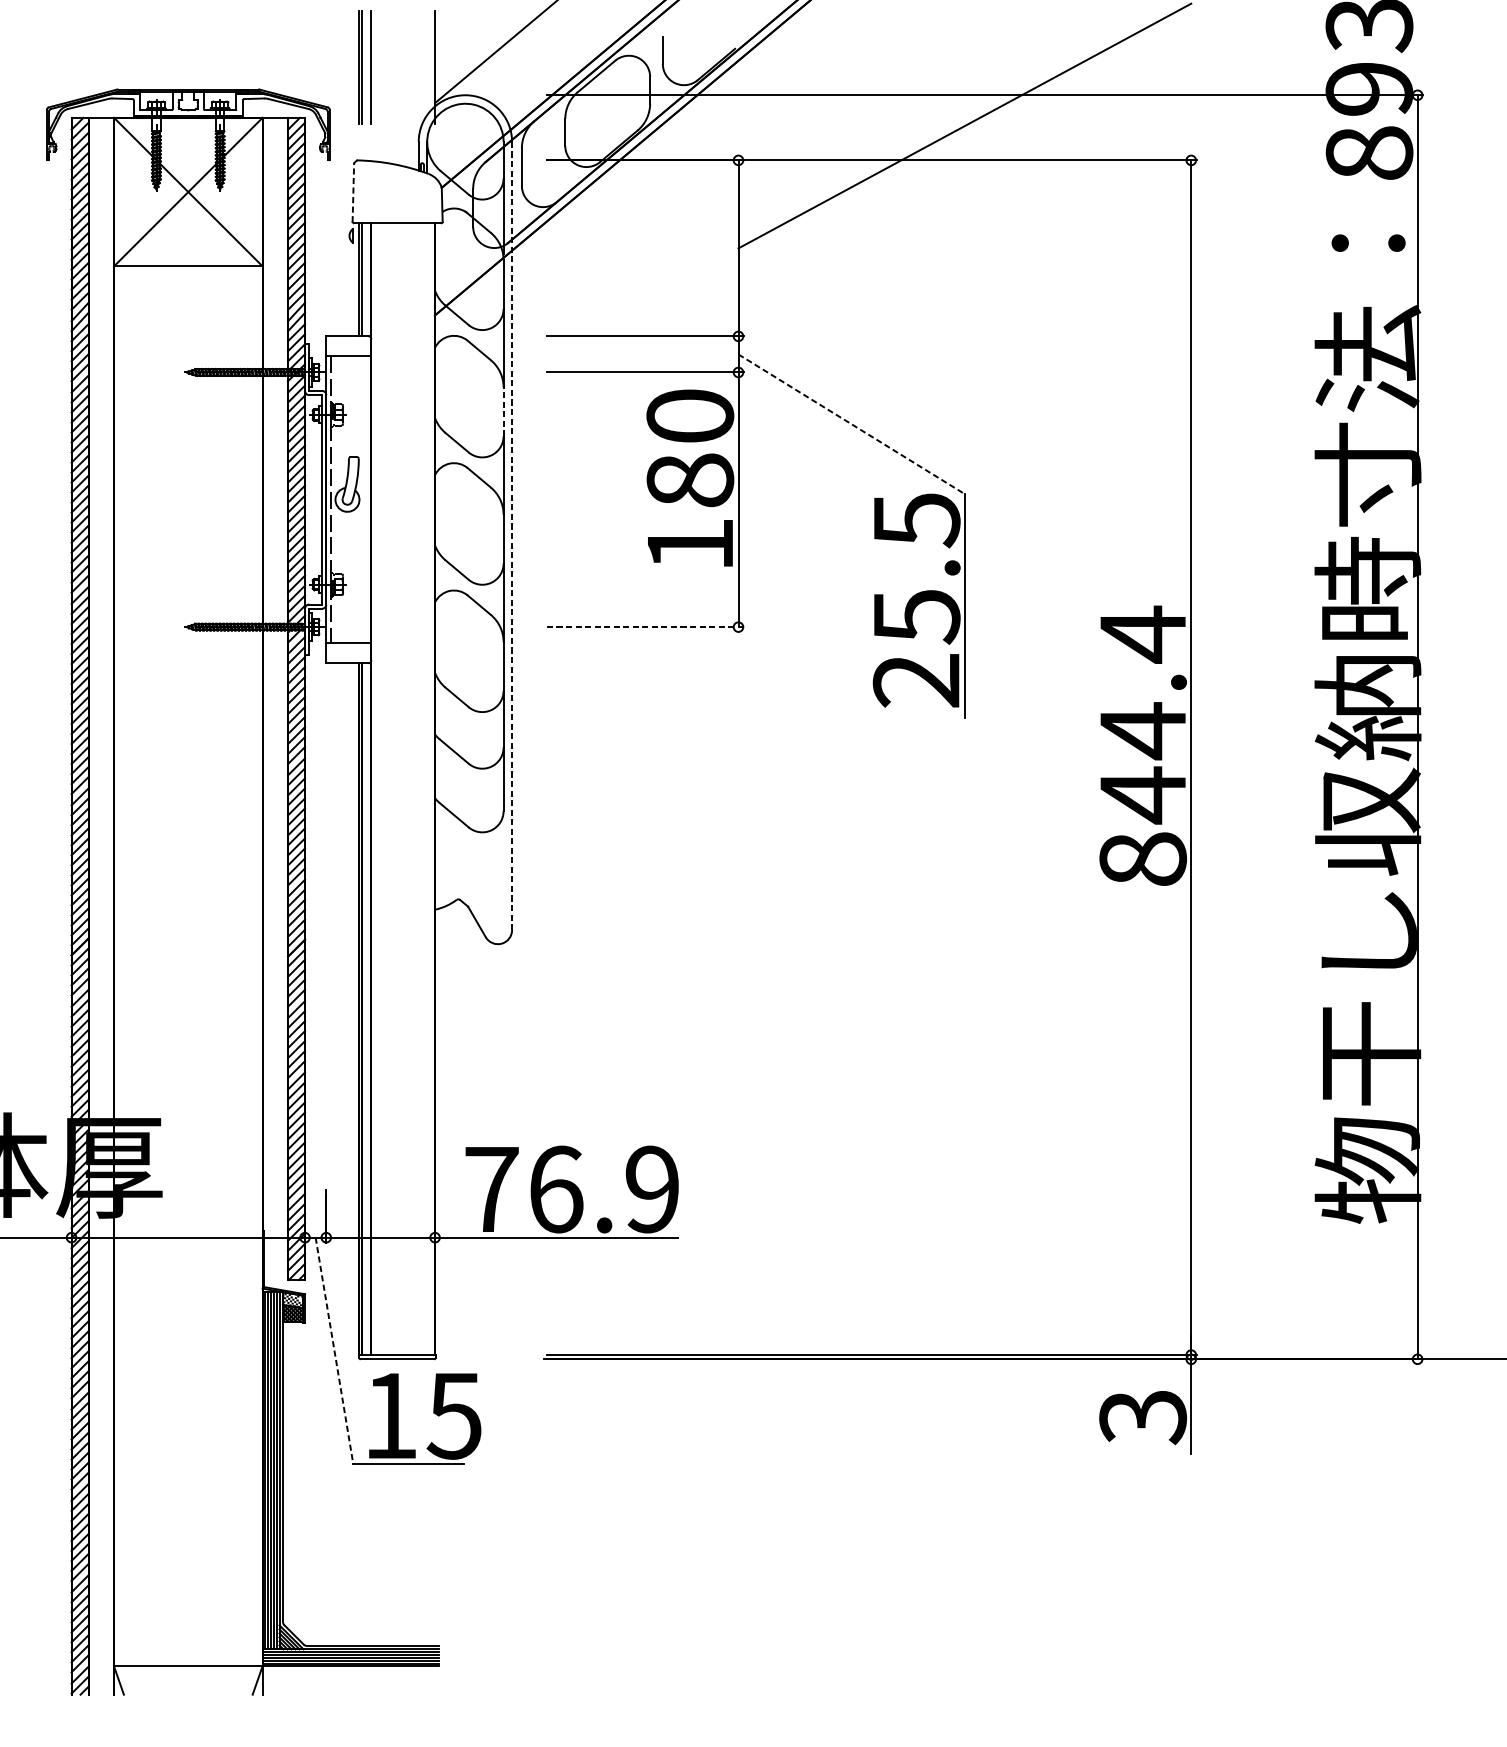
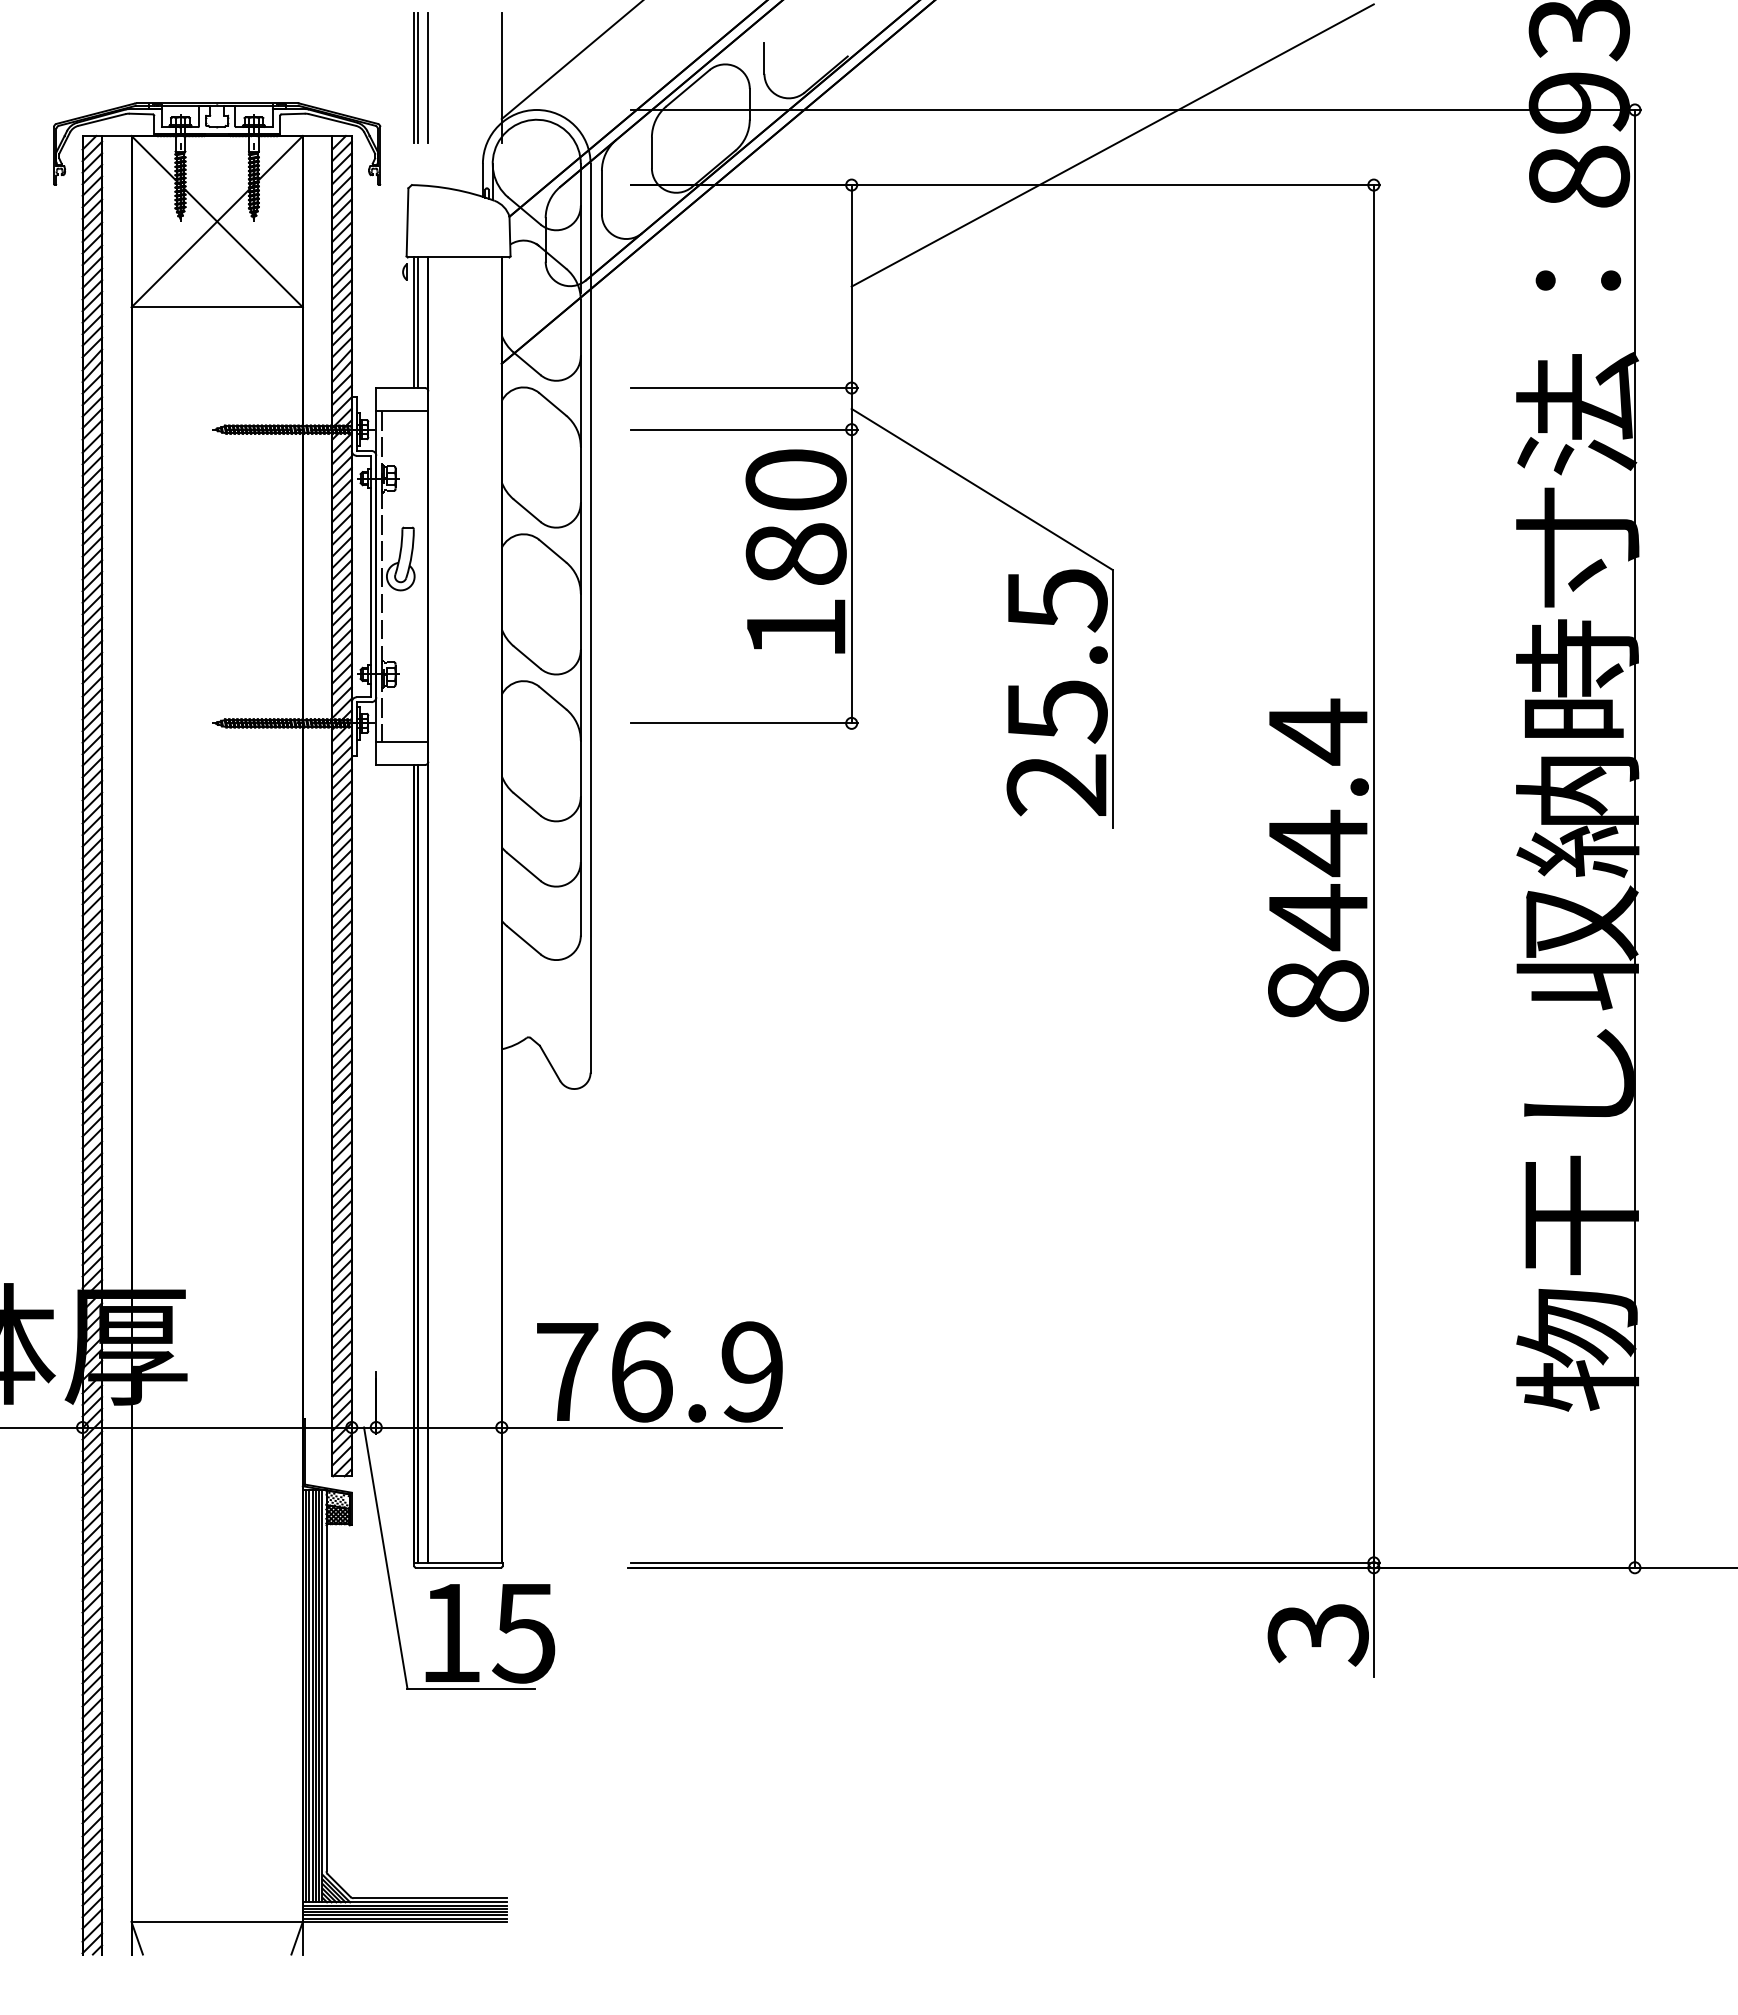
line: (353, 191) -> (407, 221), dashed -> solid
line: (503, 411) -> (580, 474), dashed -> solid
line: (851, 424) -> (982, 489), dashed -> solid
line: (512, 536) -> (590, 618), dashed -> solid
line: (645, 627) -> (744, 723), dashed -> solid
line: (334, 1351) -> (385, 1558), dashed -> solid

